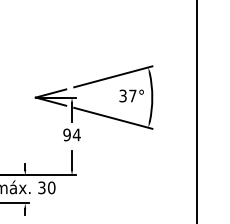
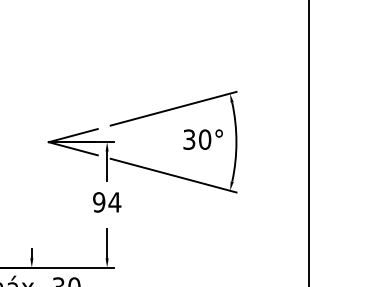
text: (132, 95) -> (204, 138), 37° -> 30°

